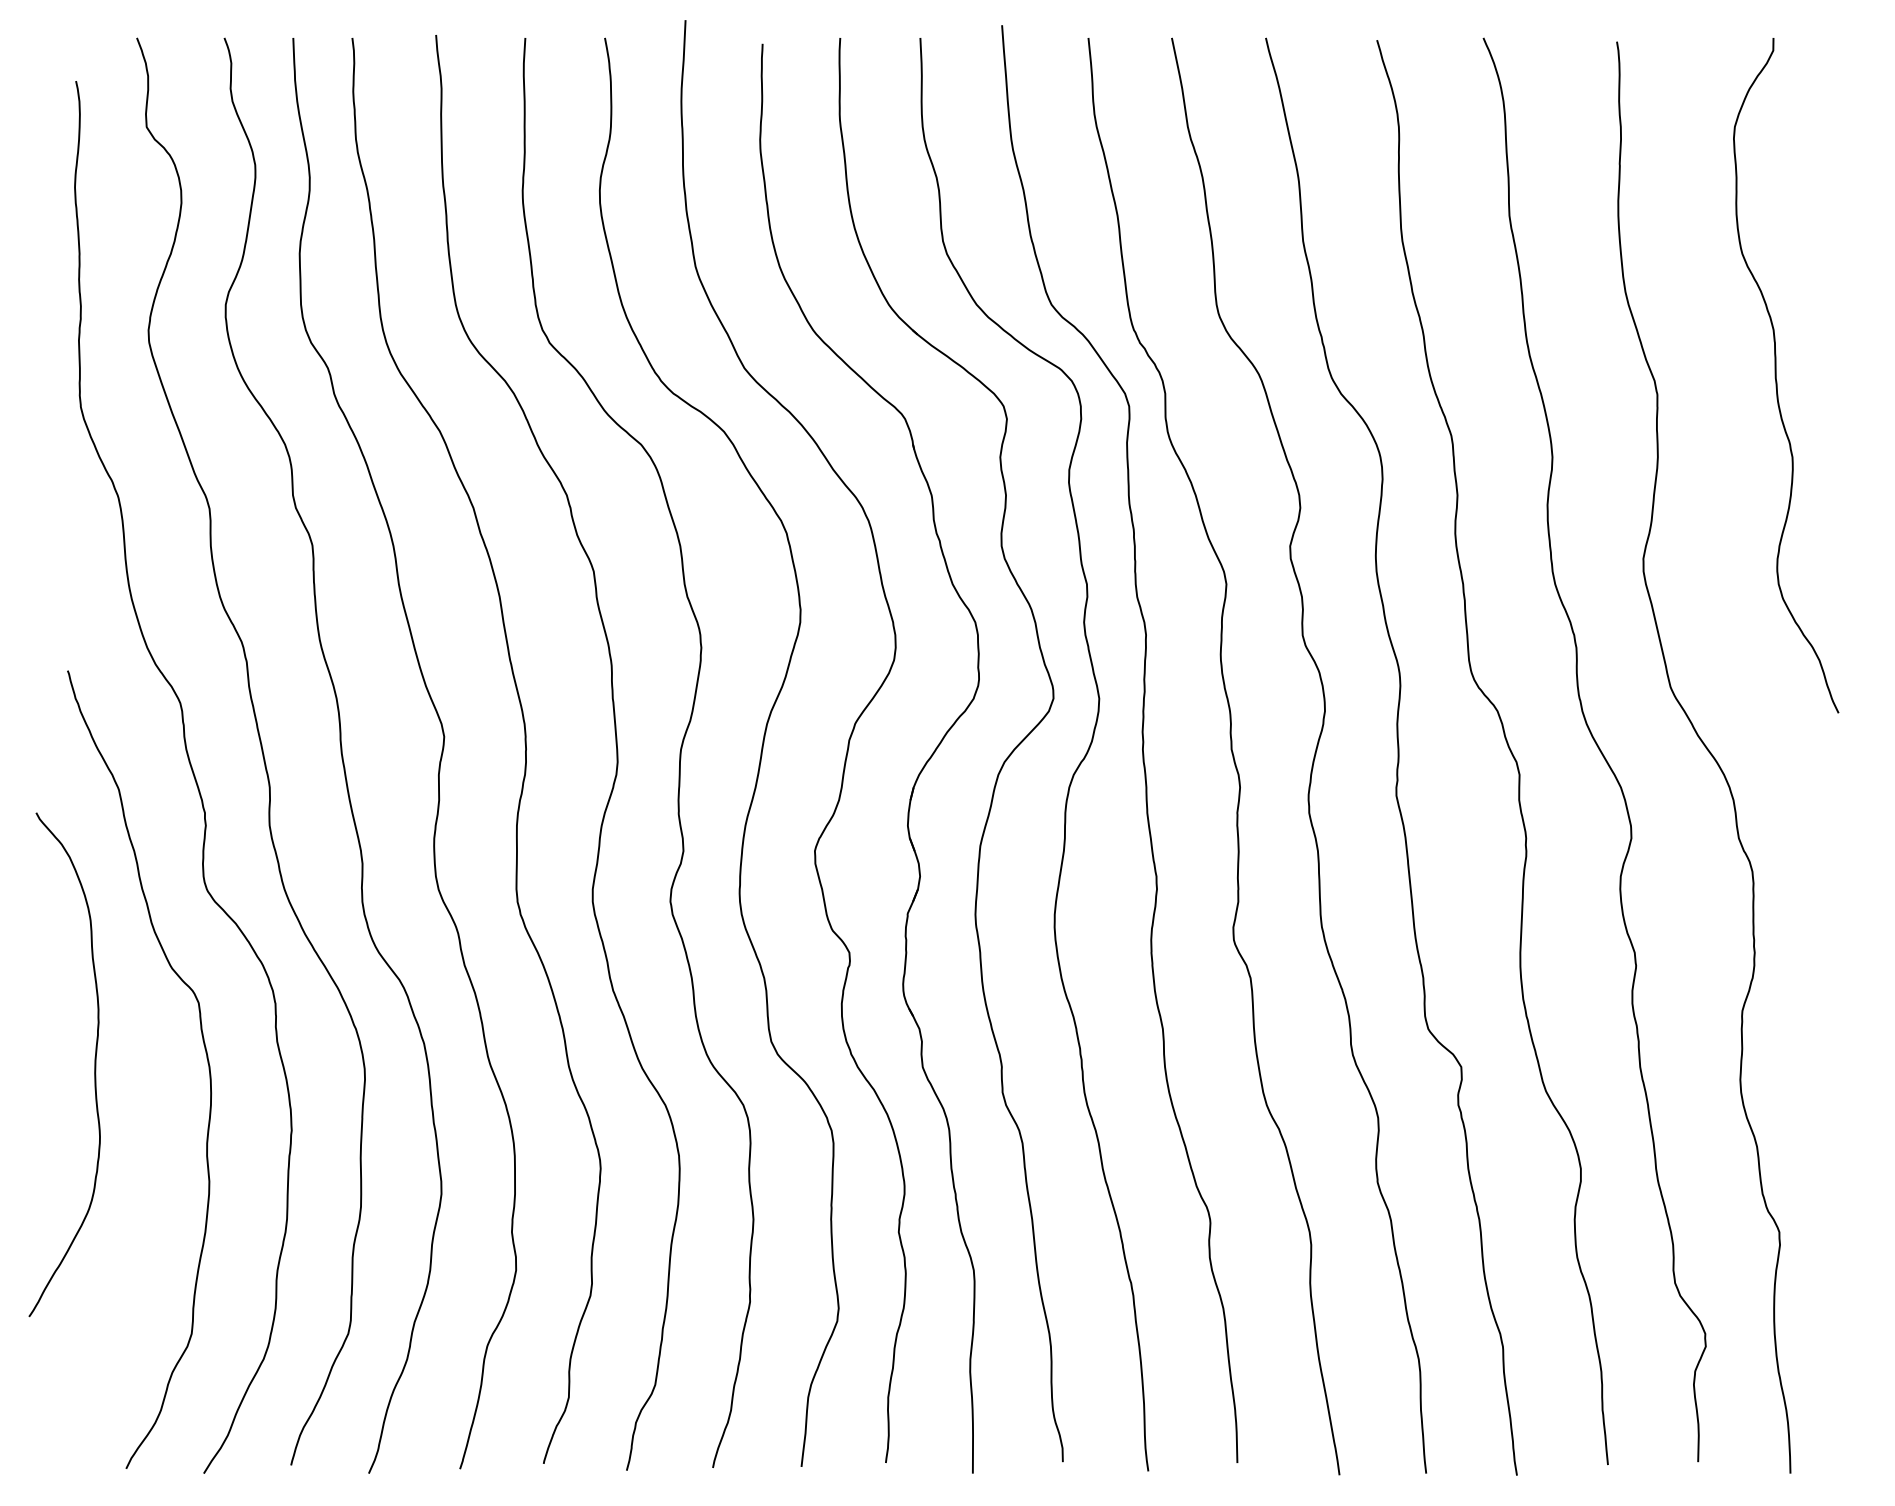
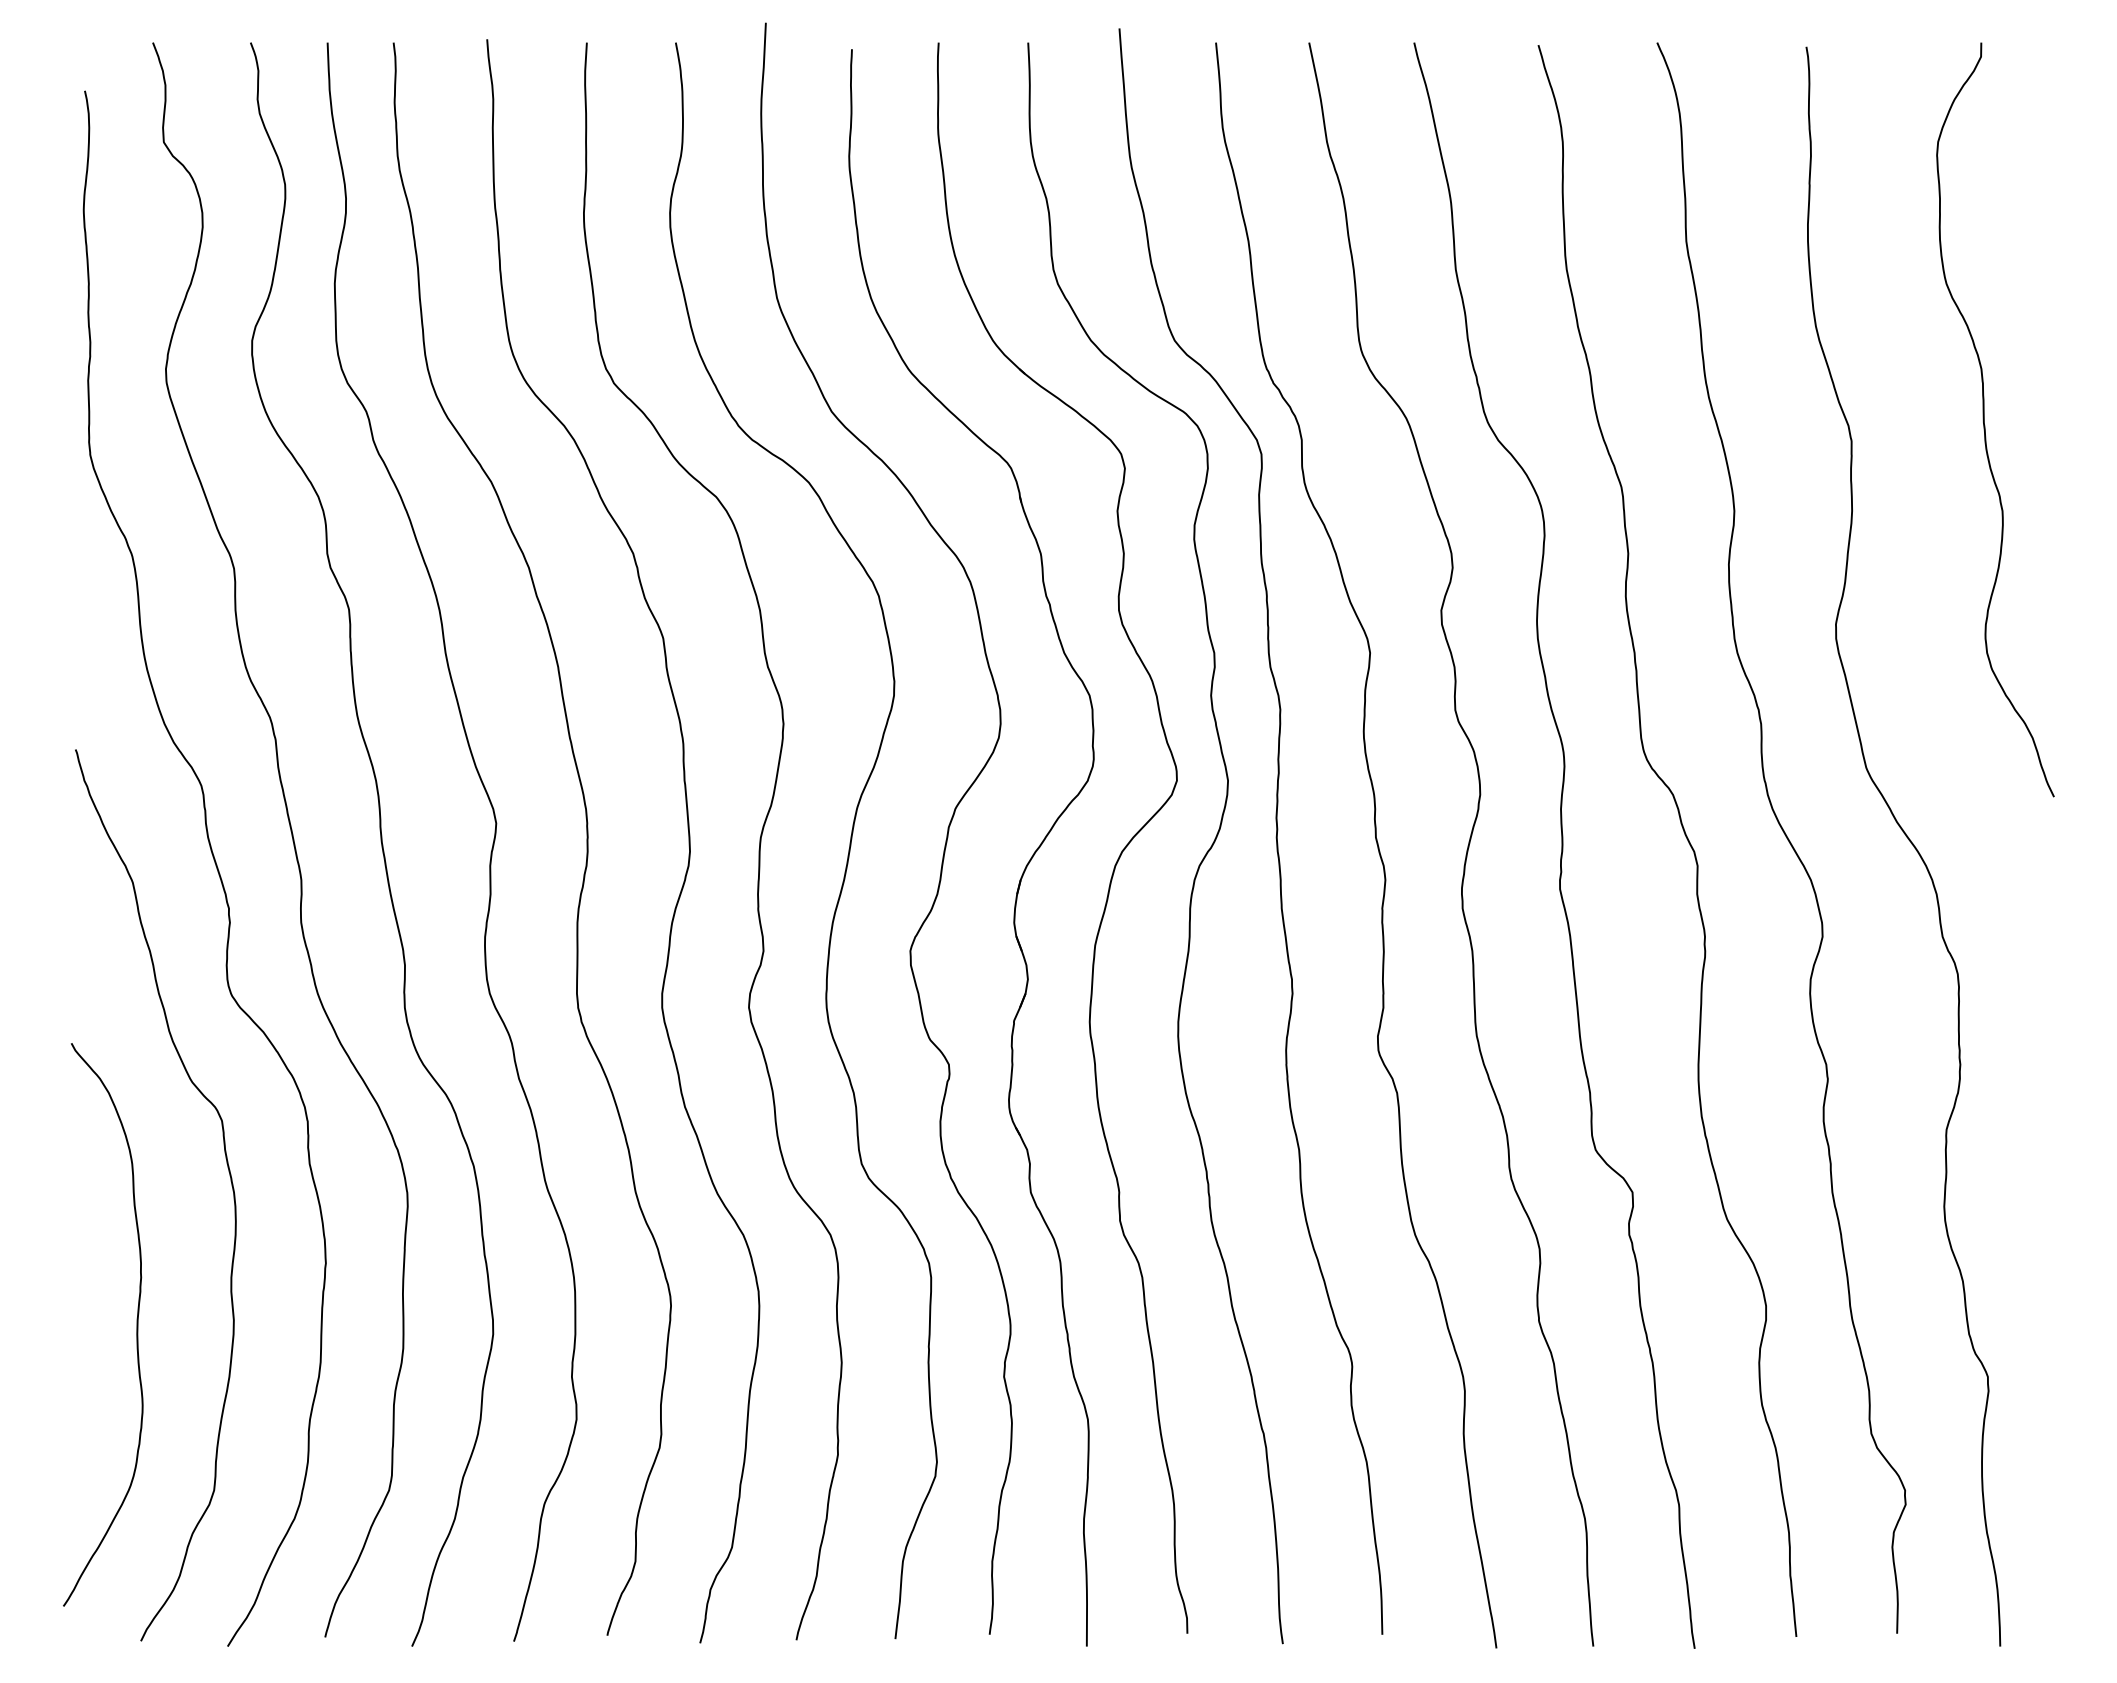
curve: (94, 1064) -> (136, 1324), moved

